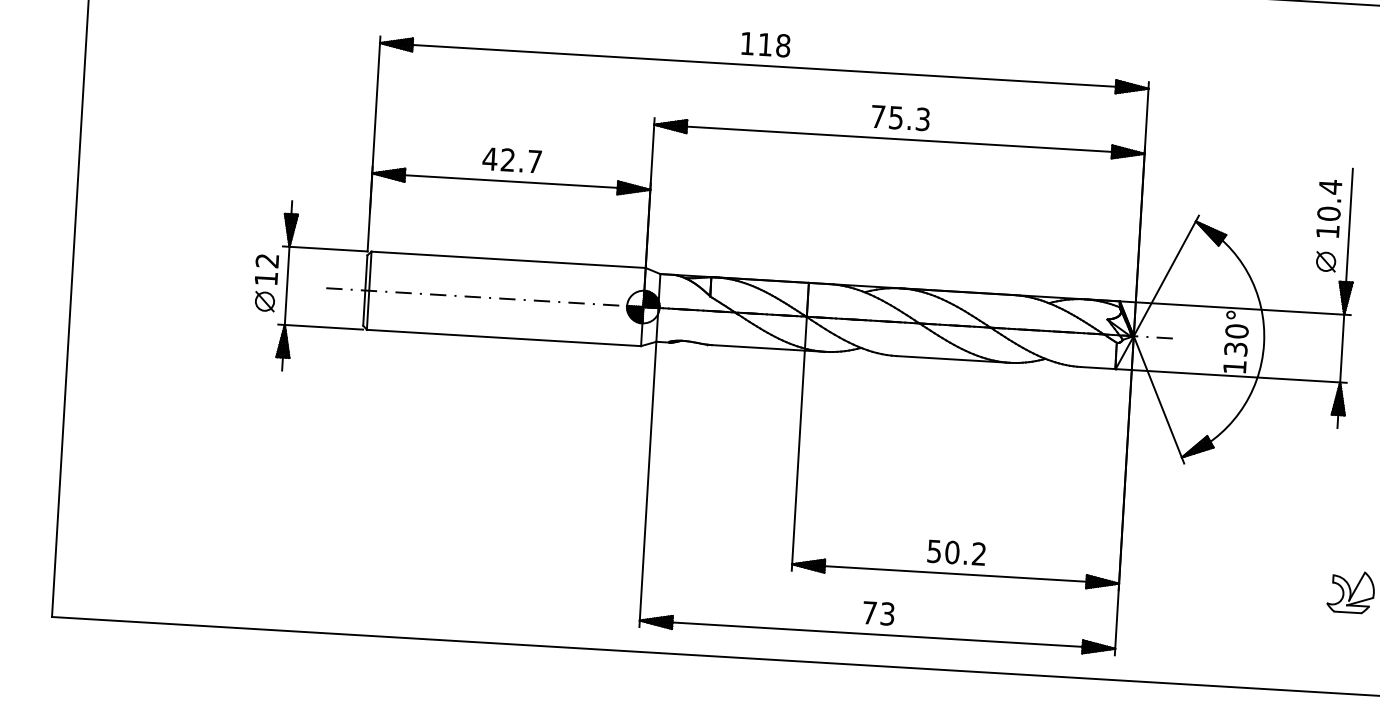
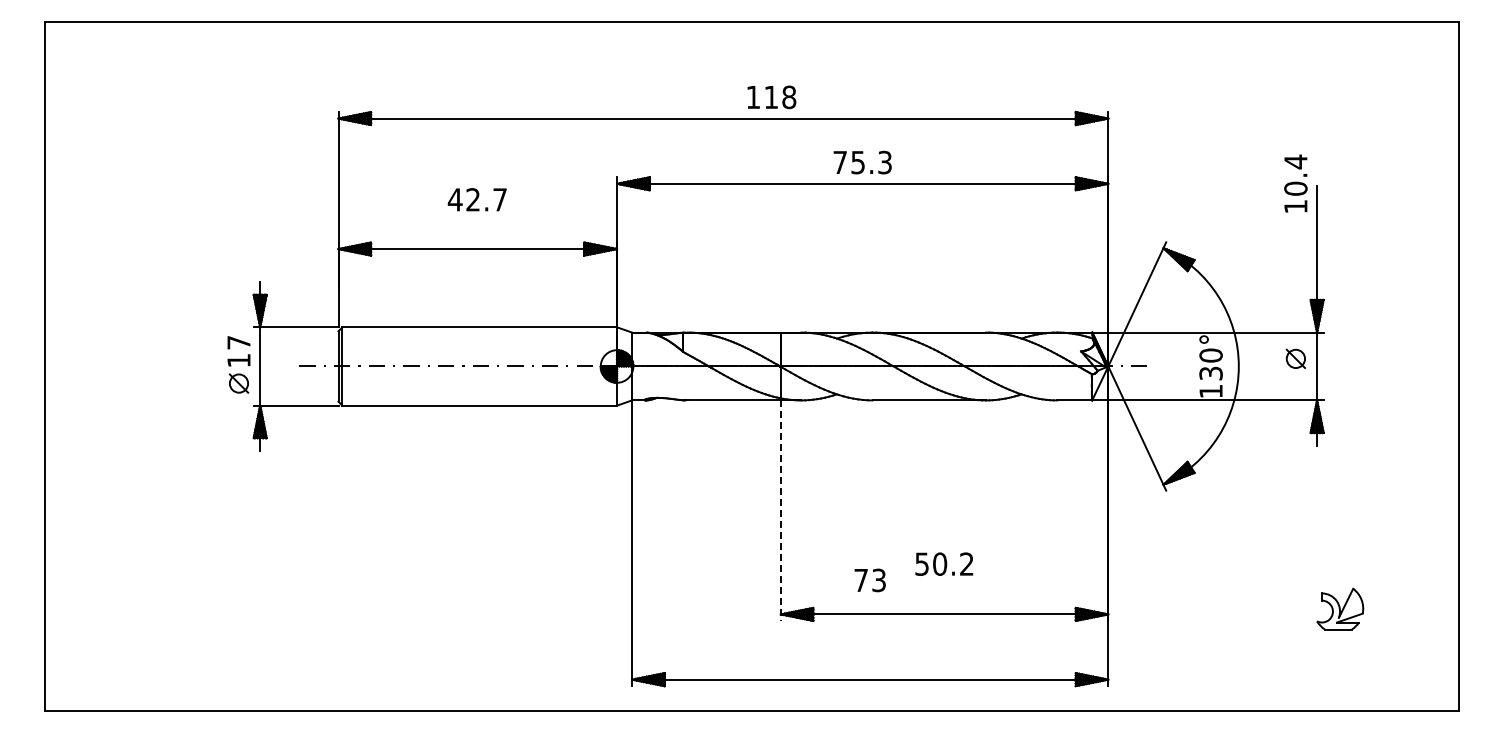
text: (765, 44) -> (771, 97), moved
text: (511, 159) -> (476, 199), moved
text: (1328, 208) -> (1295, 183), moved
text: (266, 260) -> (238, 342), 12 -> 17
part: (1325, 261) -> (1295, 358), moved
line: (797, 461) -> (780, 511), solid -> dashed
text: (956, 552) -> (944, 563), moved
text: (878, 613) -> (869, 580), moved

